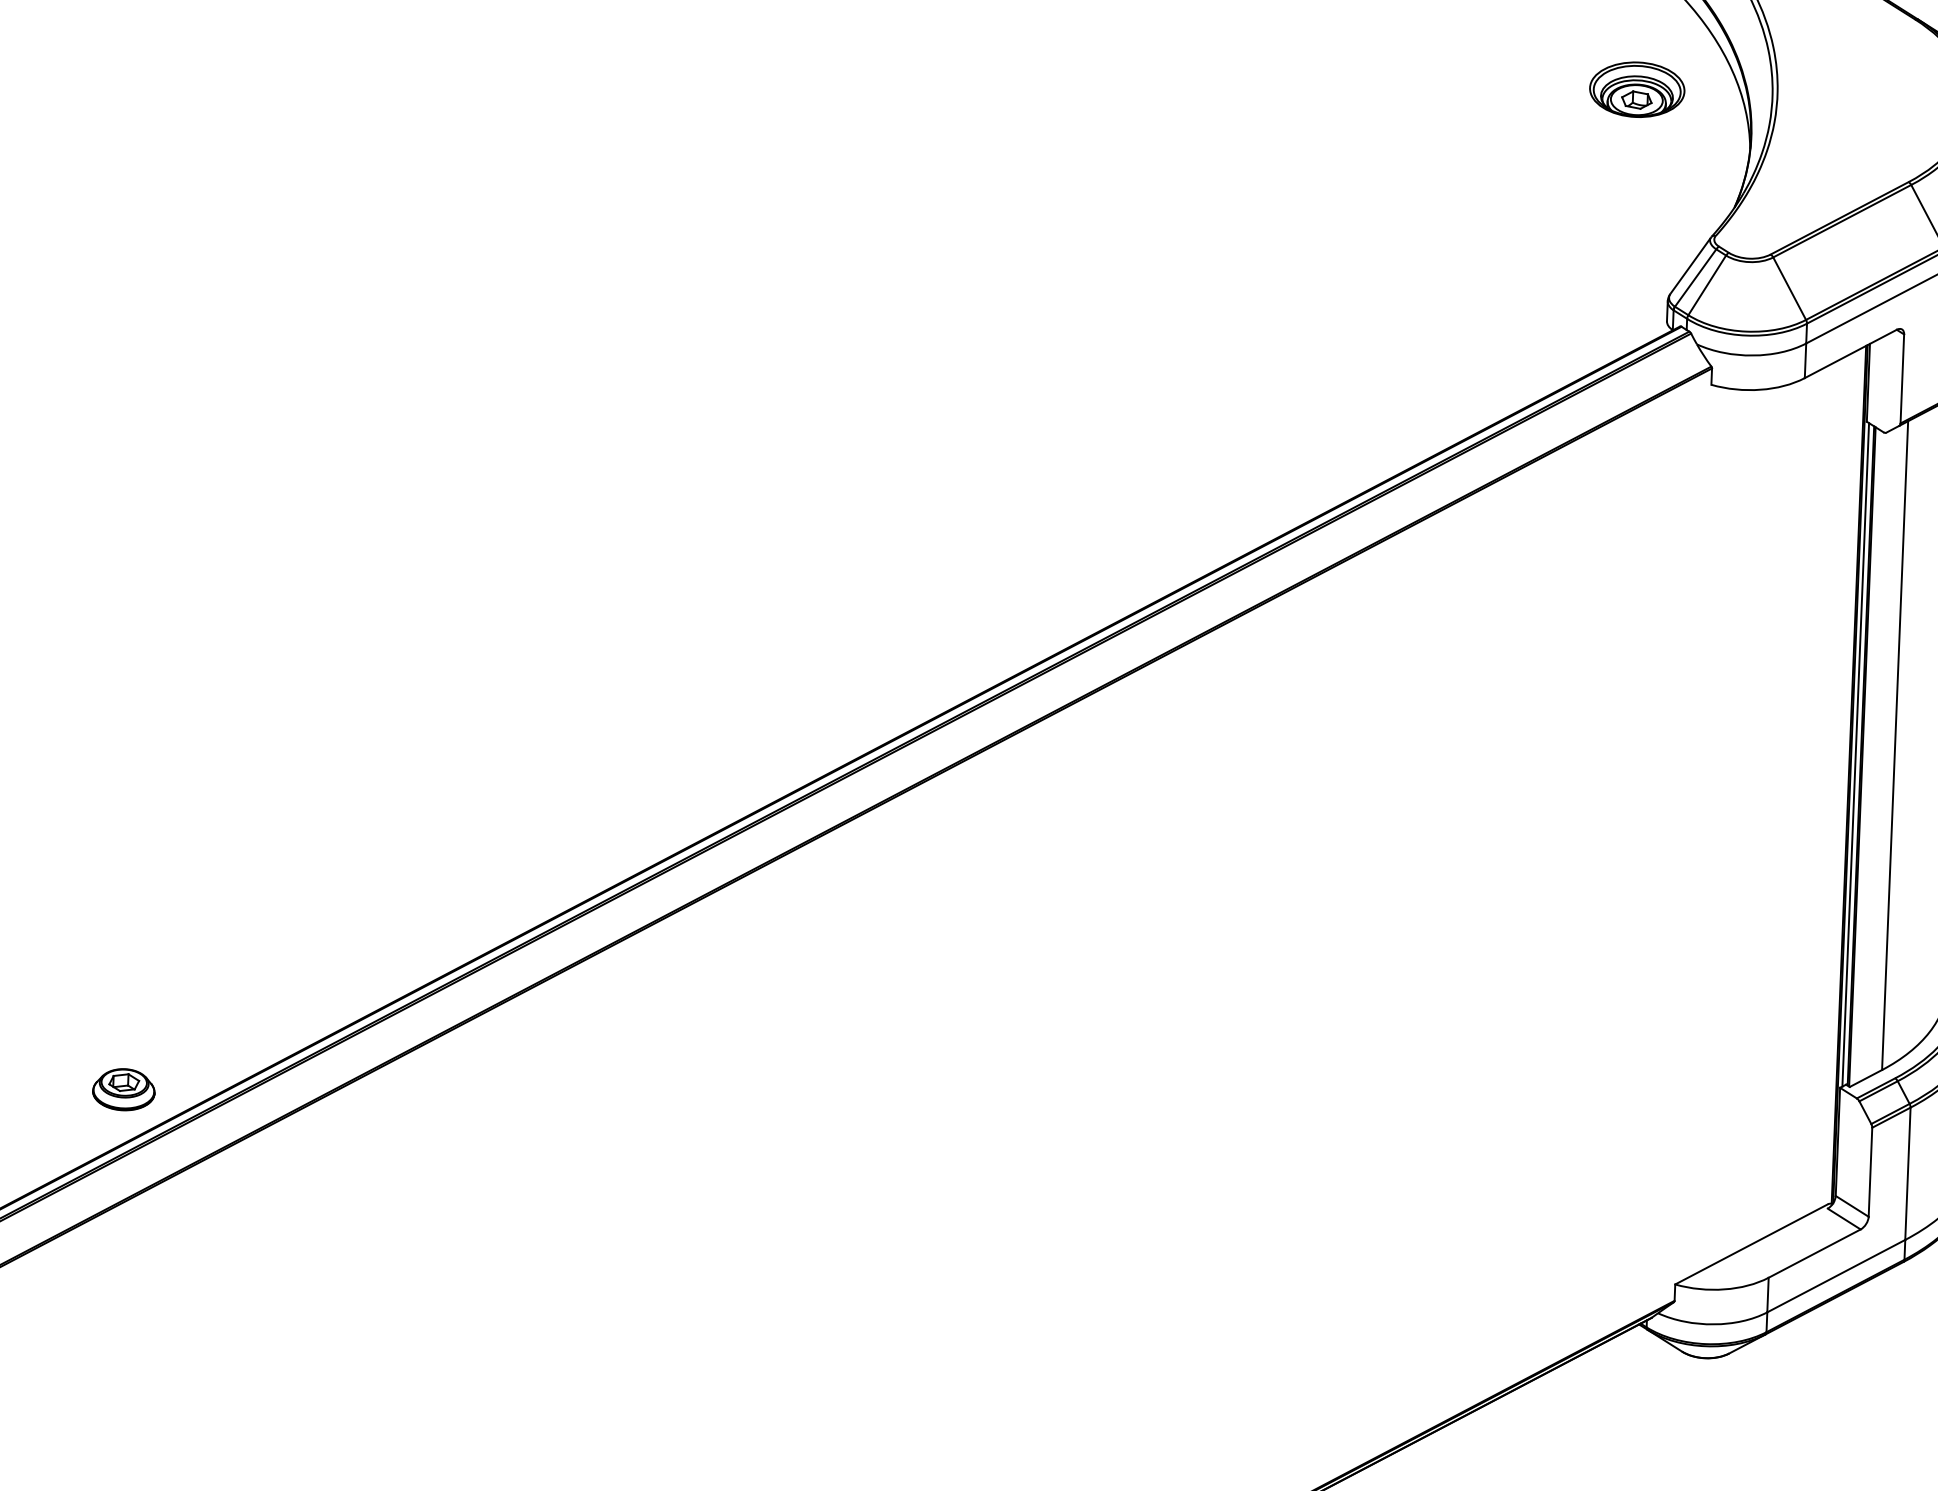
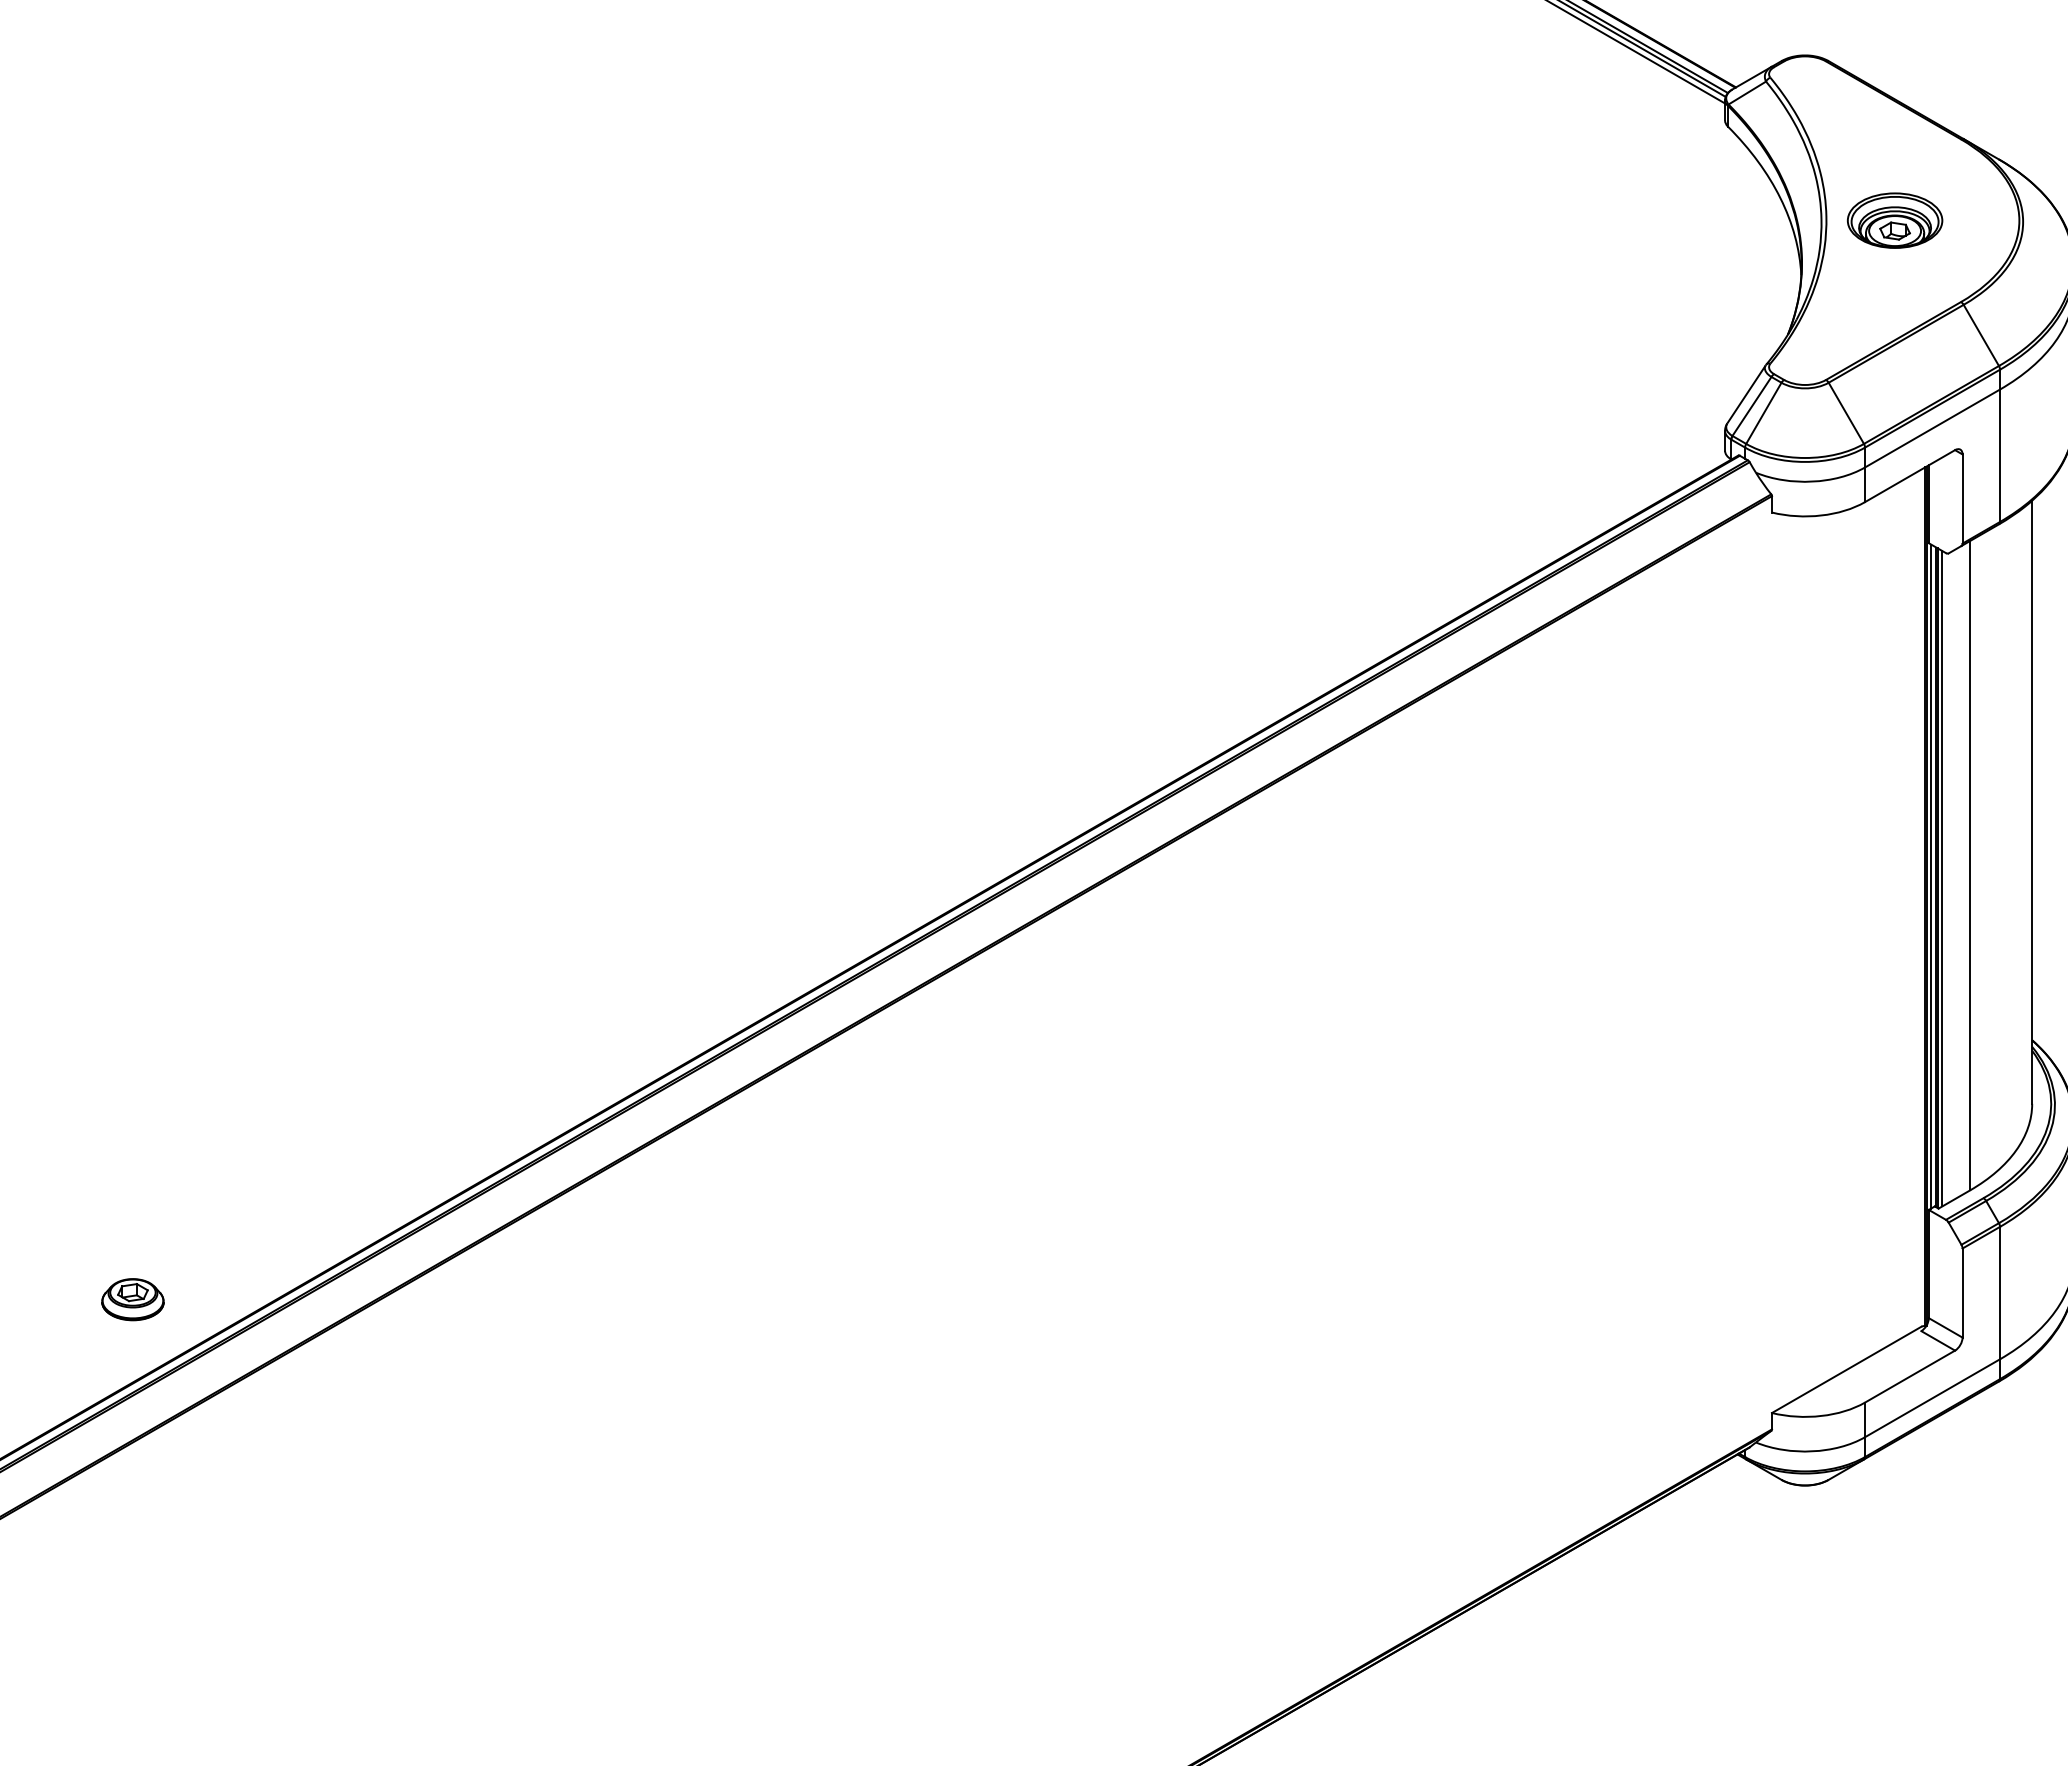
part: (1637, 89) -> (1895, 220), moved
line: (1867, 757) -> (1942, 878), added
part: (123, 1089) -> (132, 1299), moved

